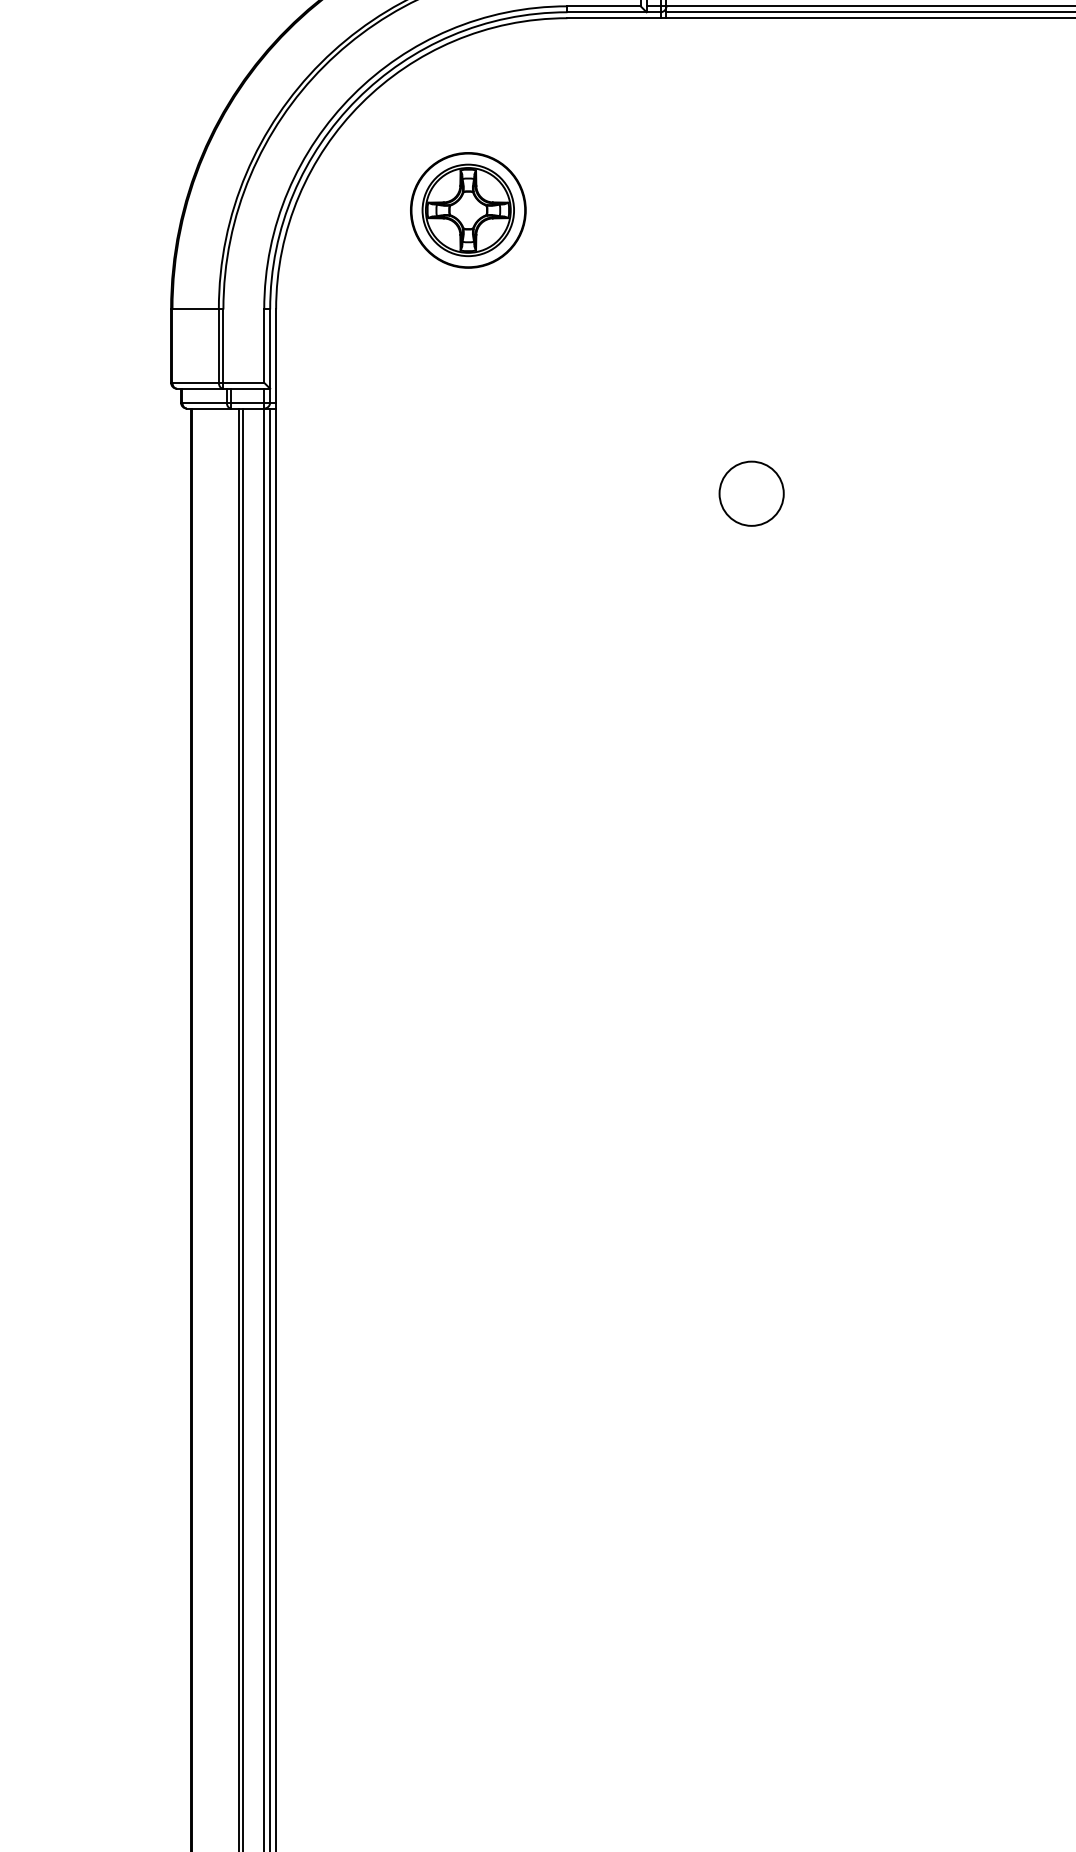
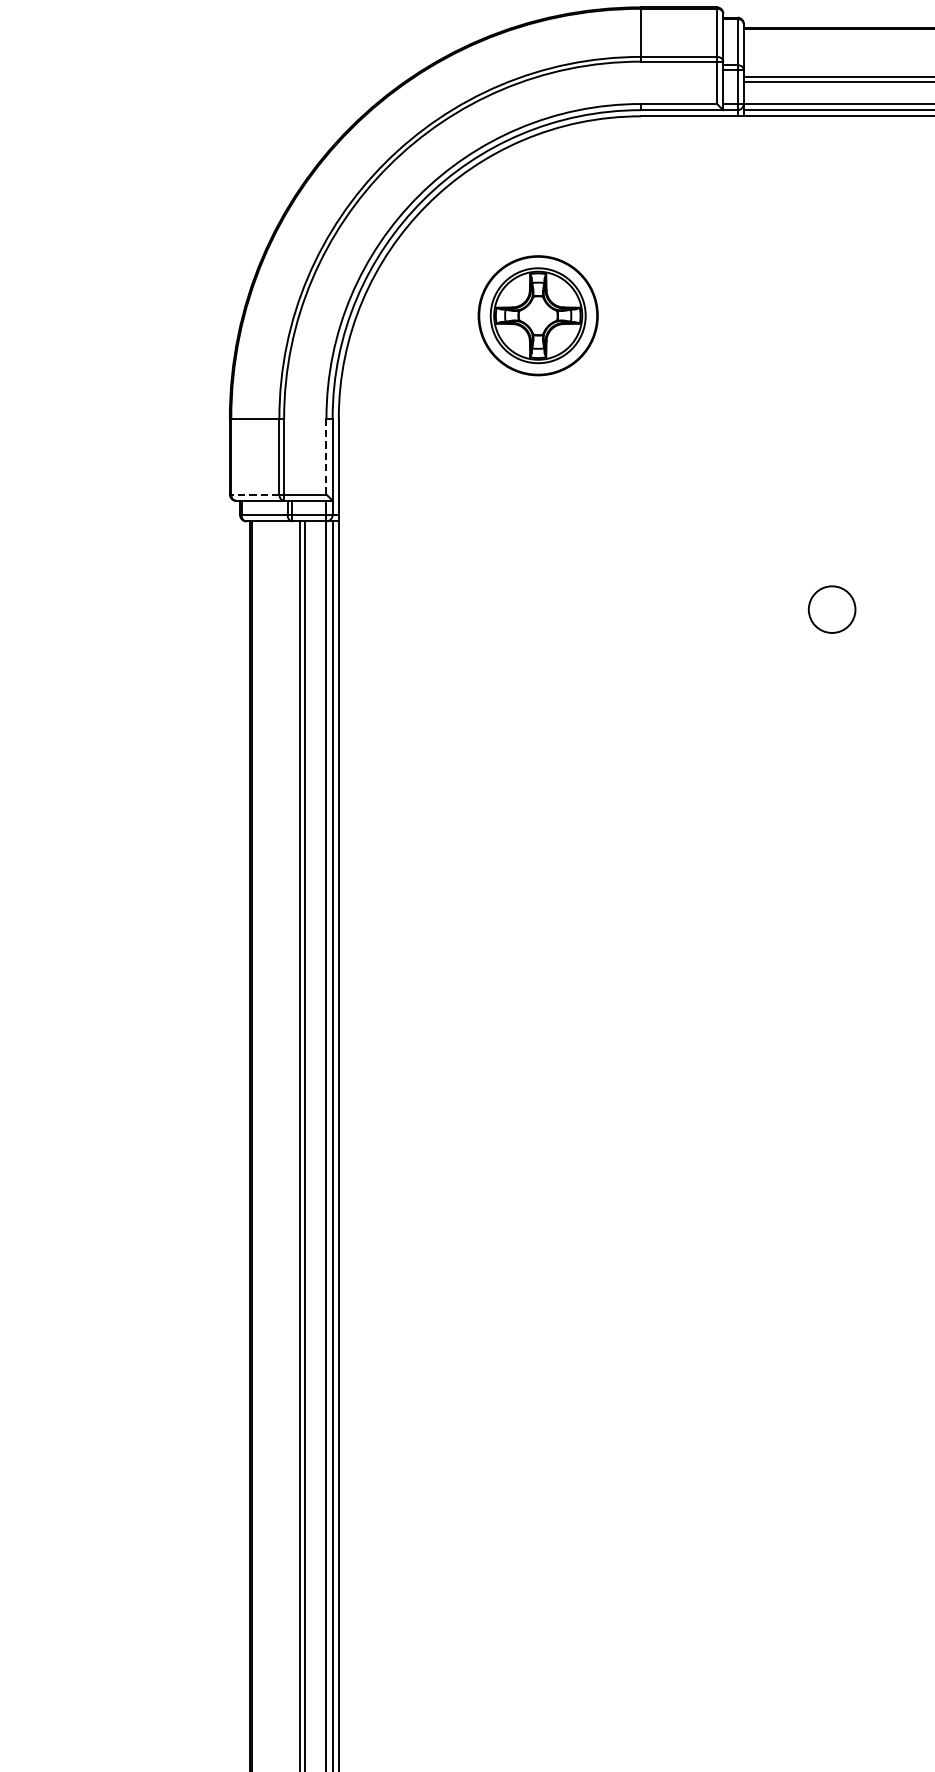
line: (264, 346) -> (326, 456), solid -> dashed
line: (195, 382) -> (255, 494), solid -> dashed
circle: (751, 493) -> (832, 609), size x0.7

